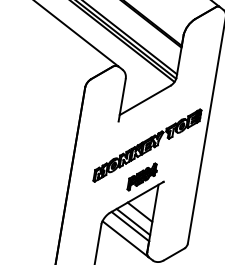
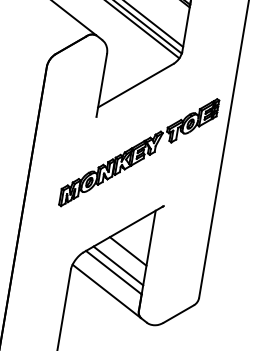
part: (141, 176) -> (130, 198), removed

